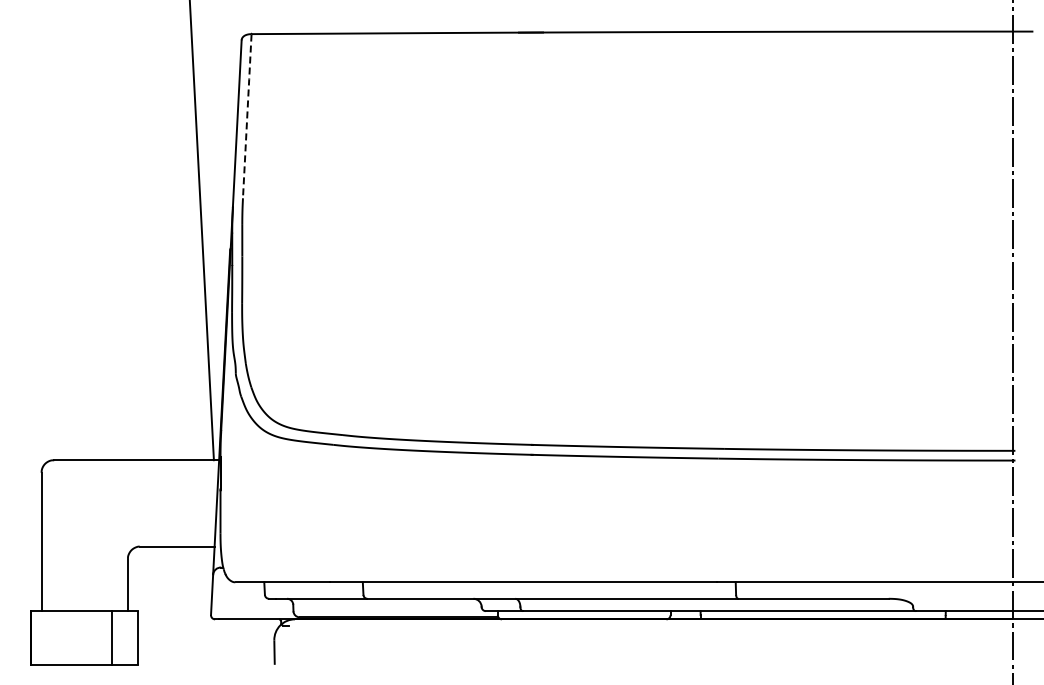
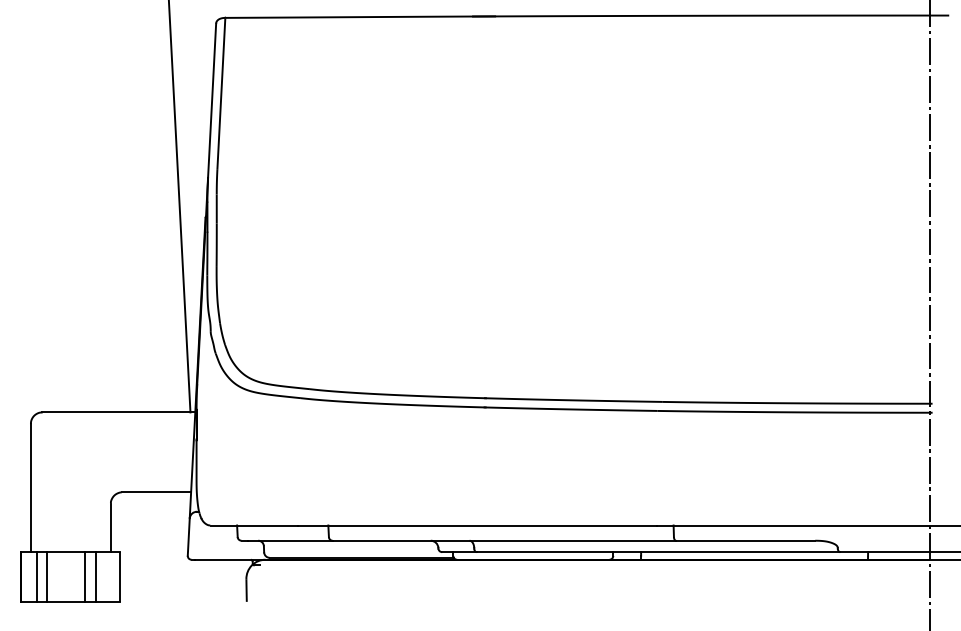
line: (247, 115) -> (221, 93), dashed -> solid
line: (47, 637) -> (36, 576), added
line: (58, 637) -> (46, 576), added
line: (99, 637) -> (84, 576), added

